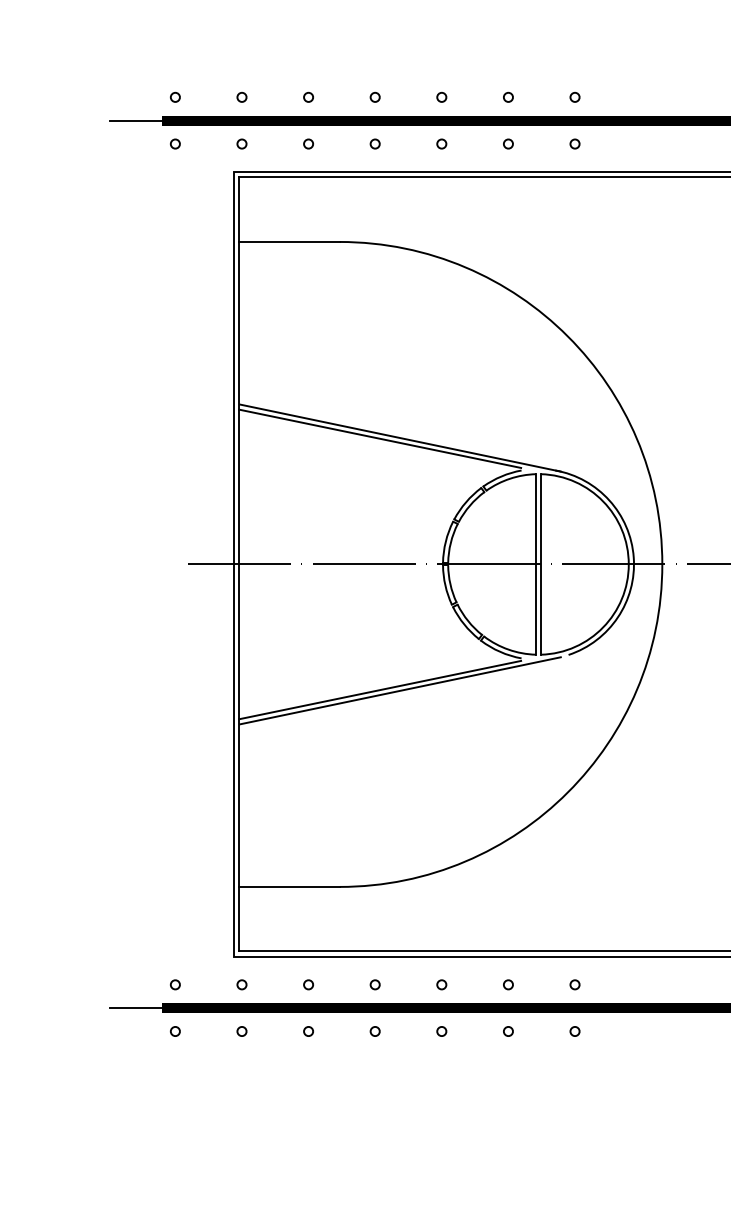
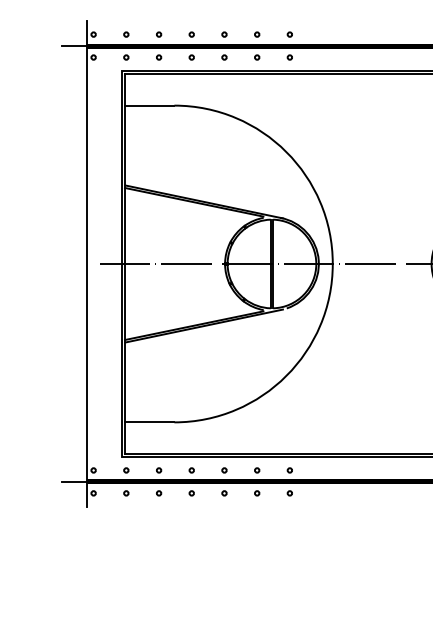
line: (160, 563) -> (86, 263), added

